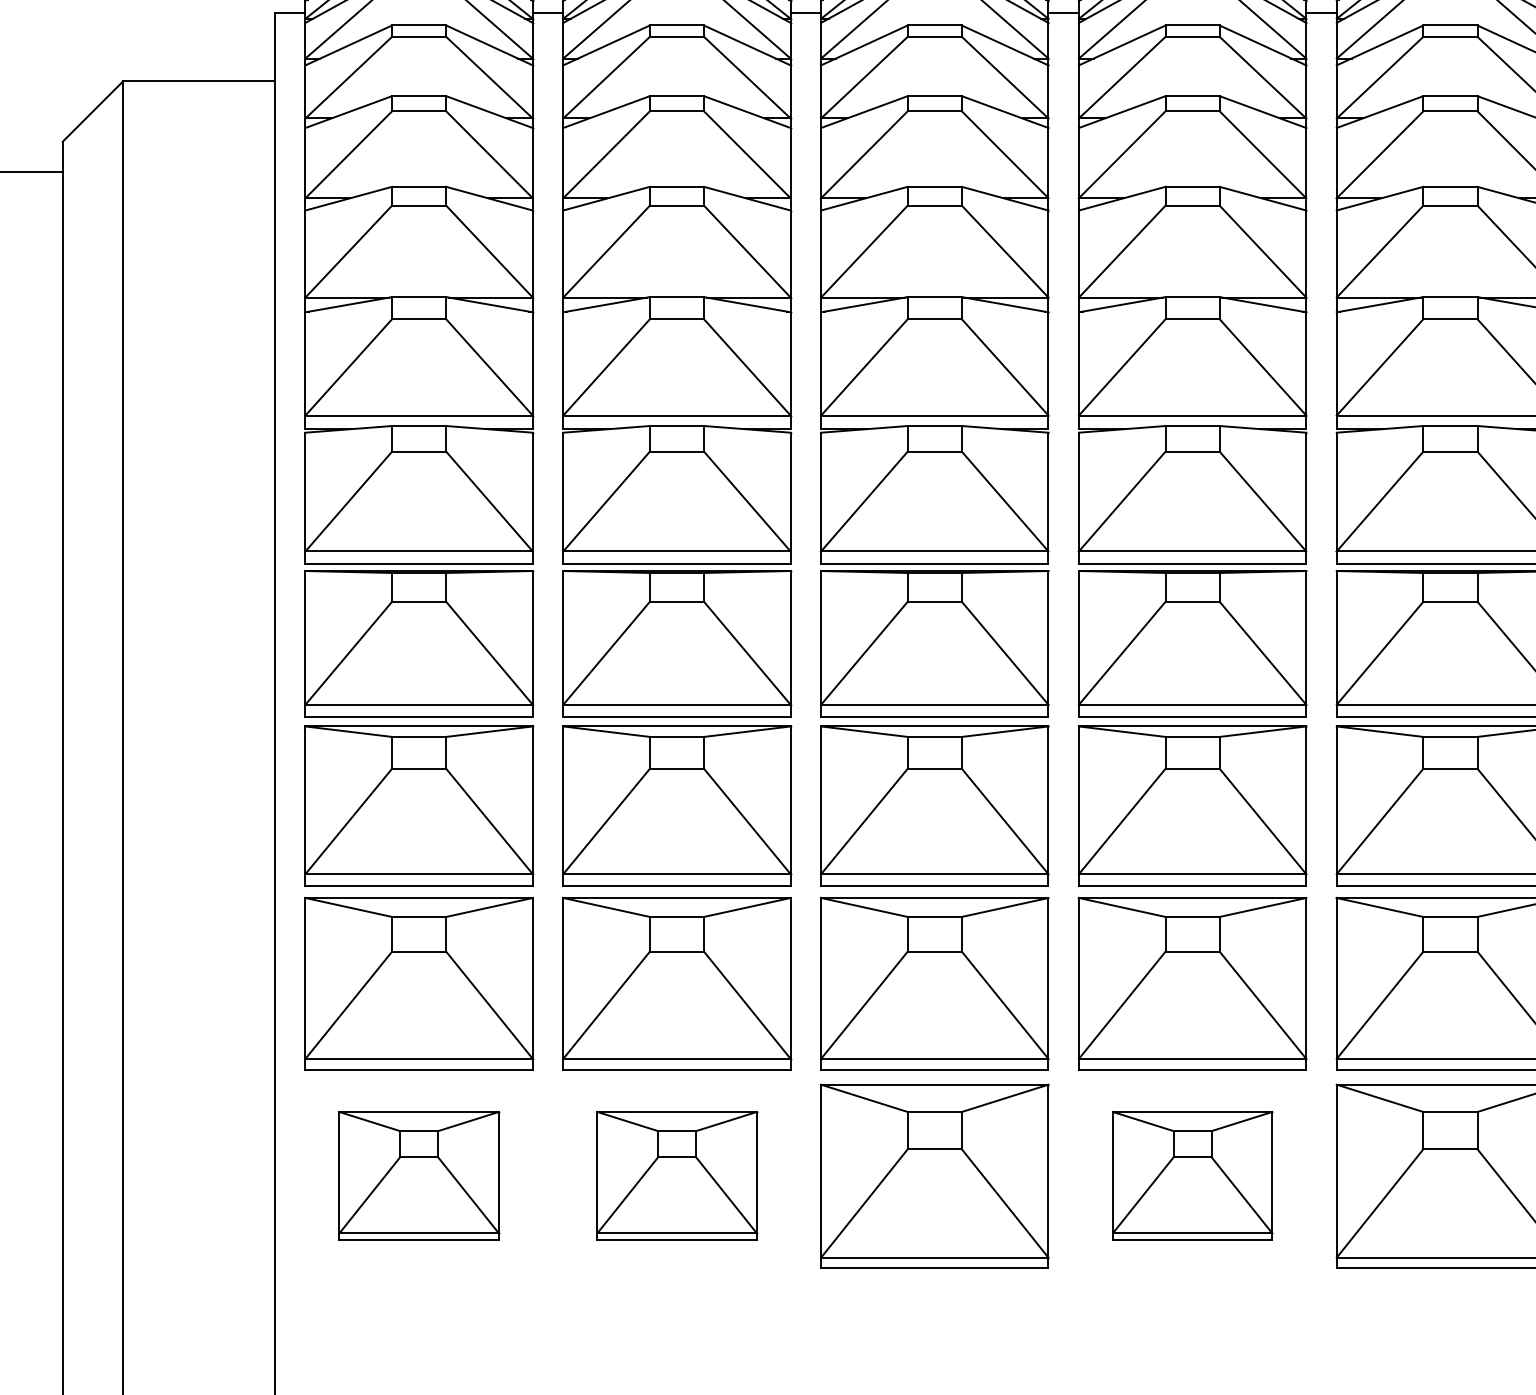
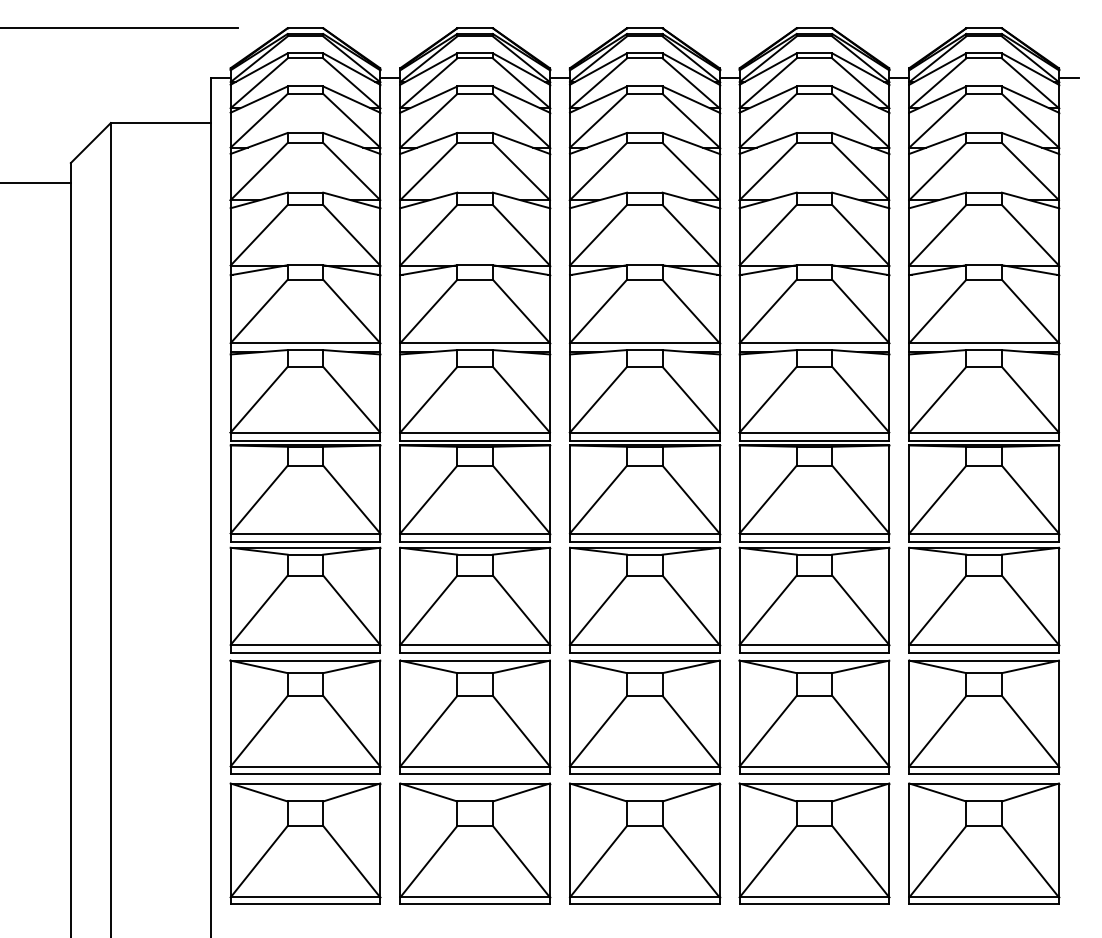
part: (419, 1175) -> (305, 843), size x1.43
part: (677, 1175) -> (475, 843), size x1.43
part: (1192, 1175) -> (814, 843), size x1.43

